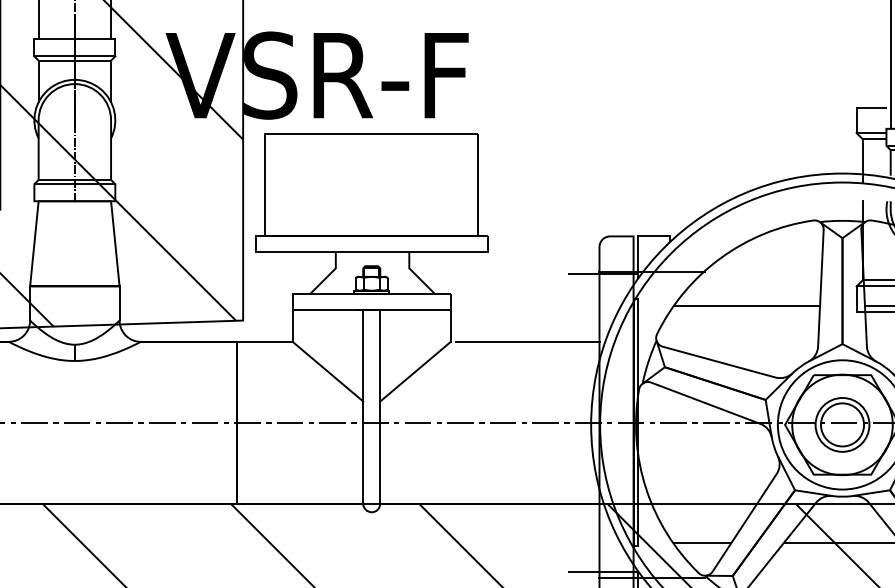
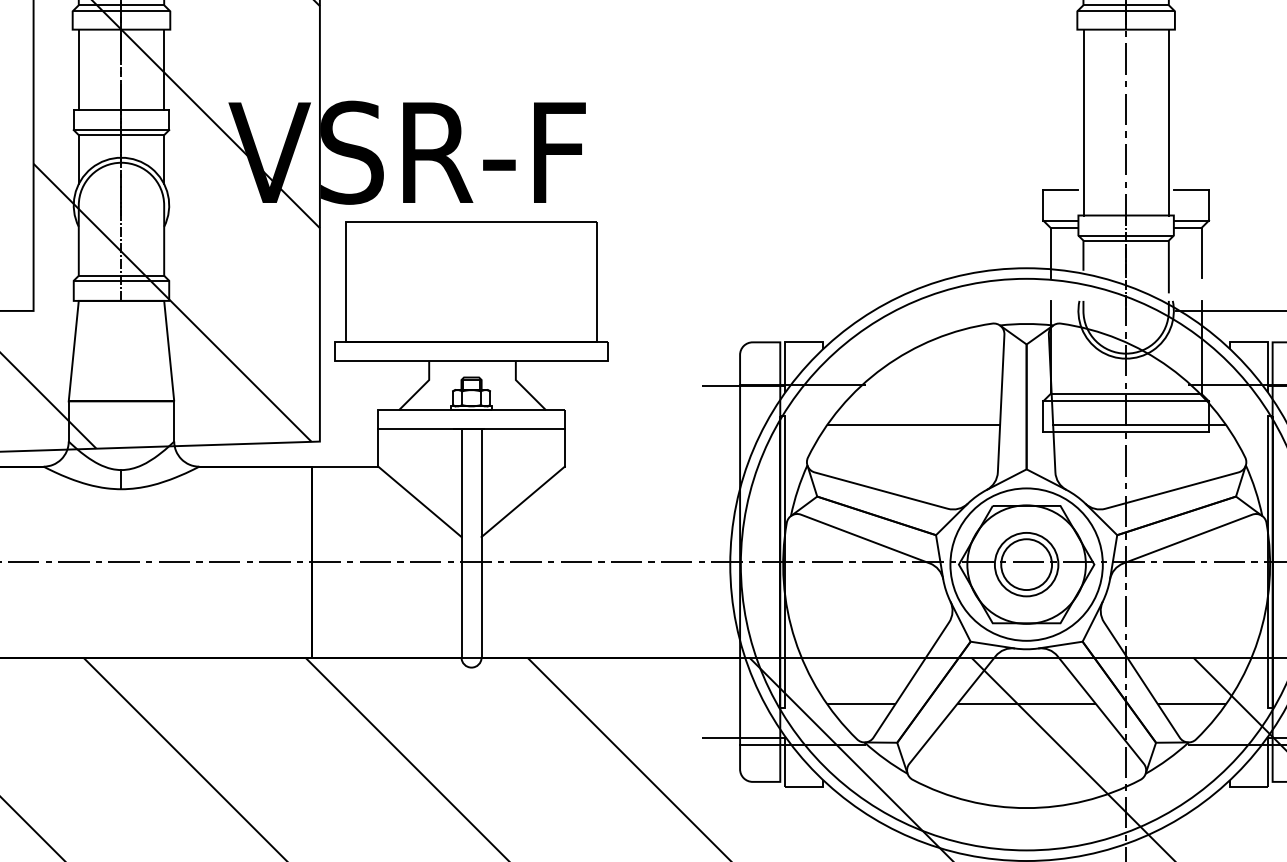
line: (527, 341) -> (655, 466), removed

